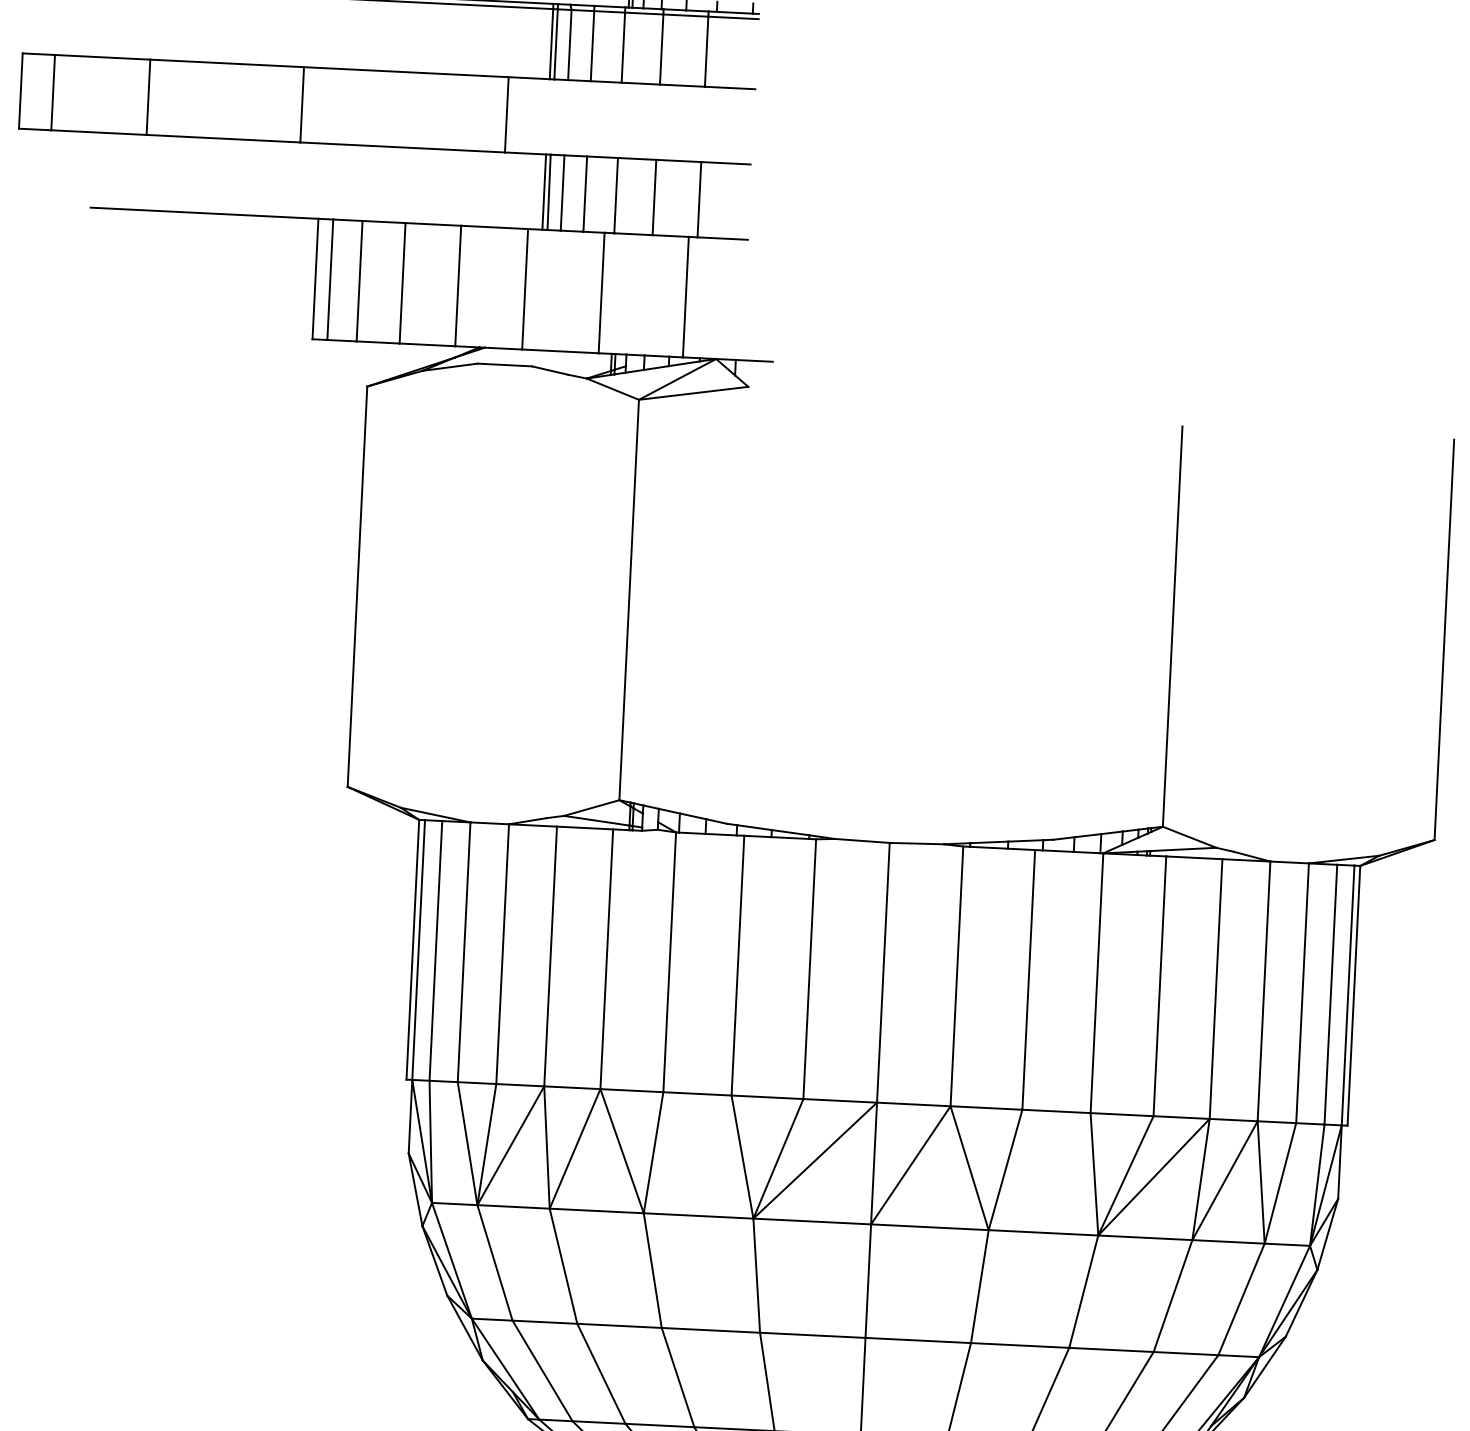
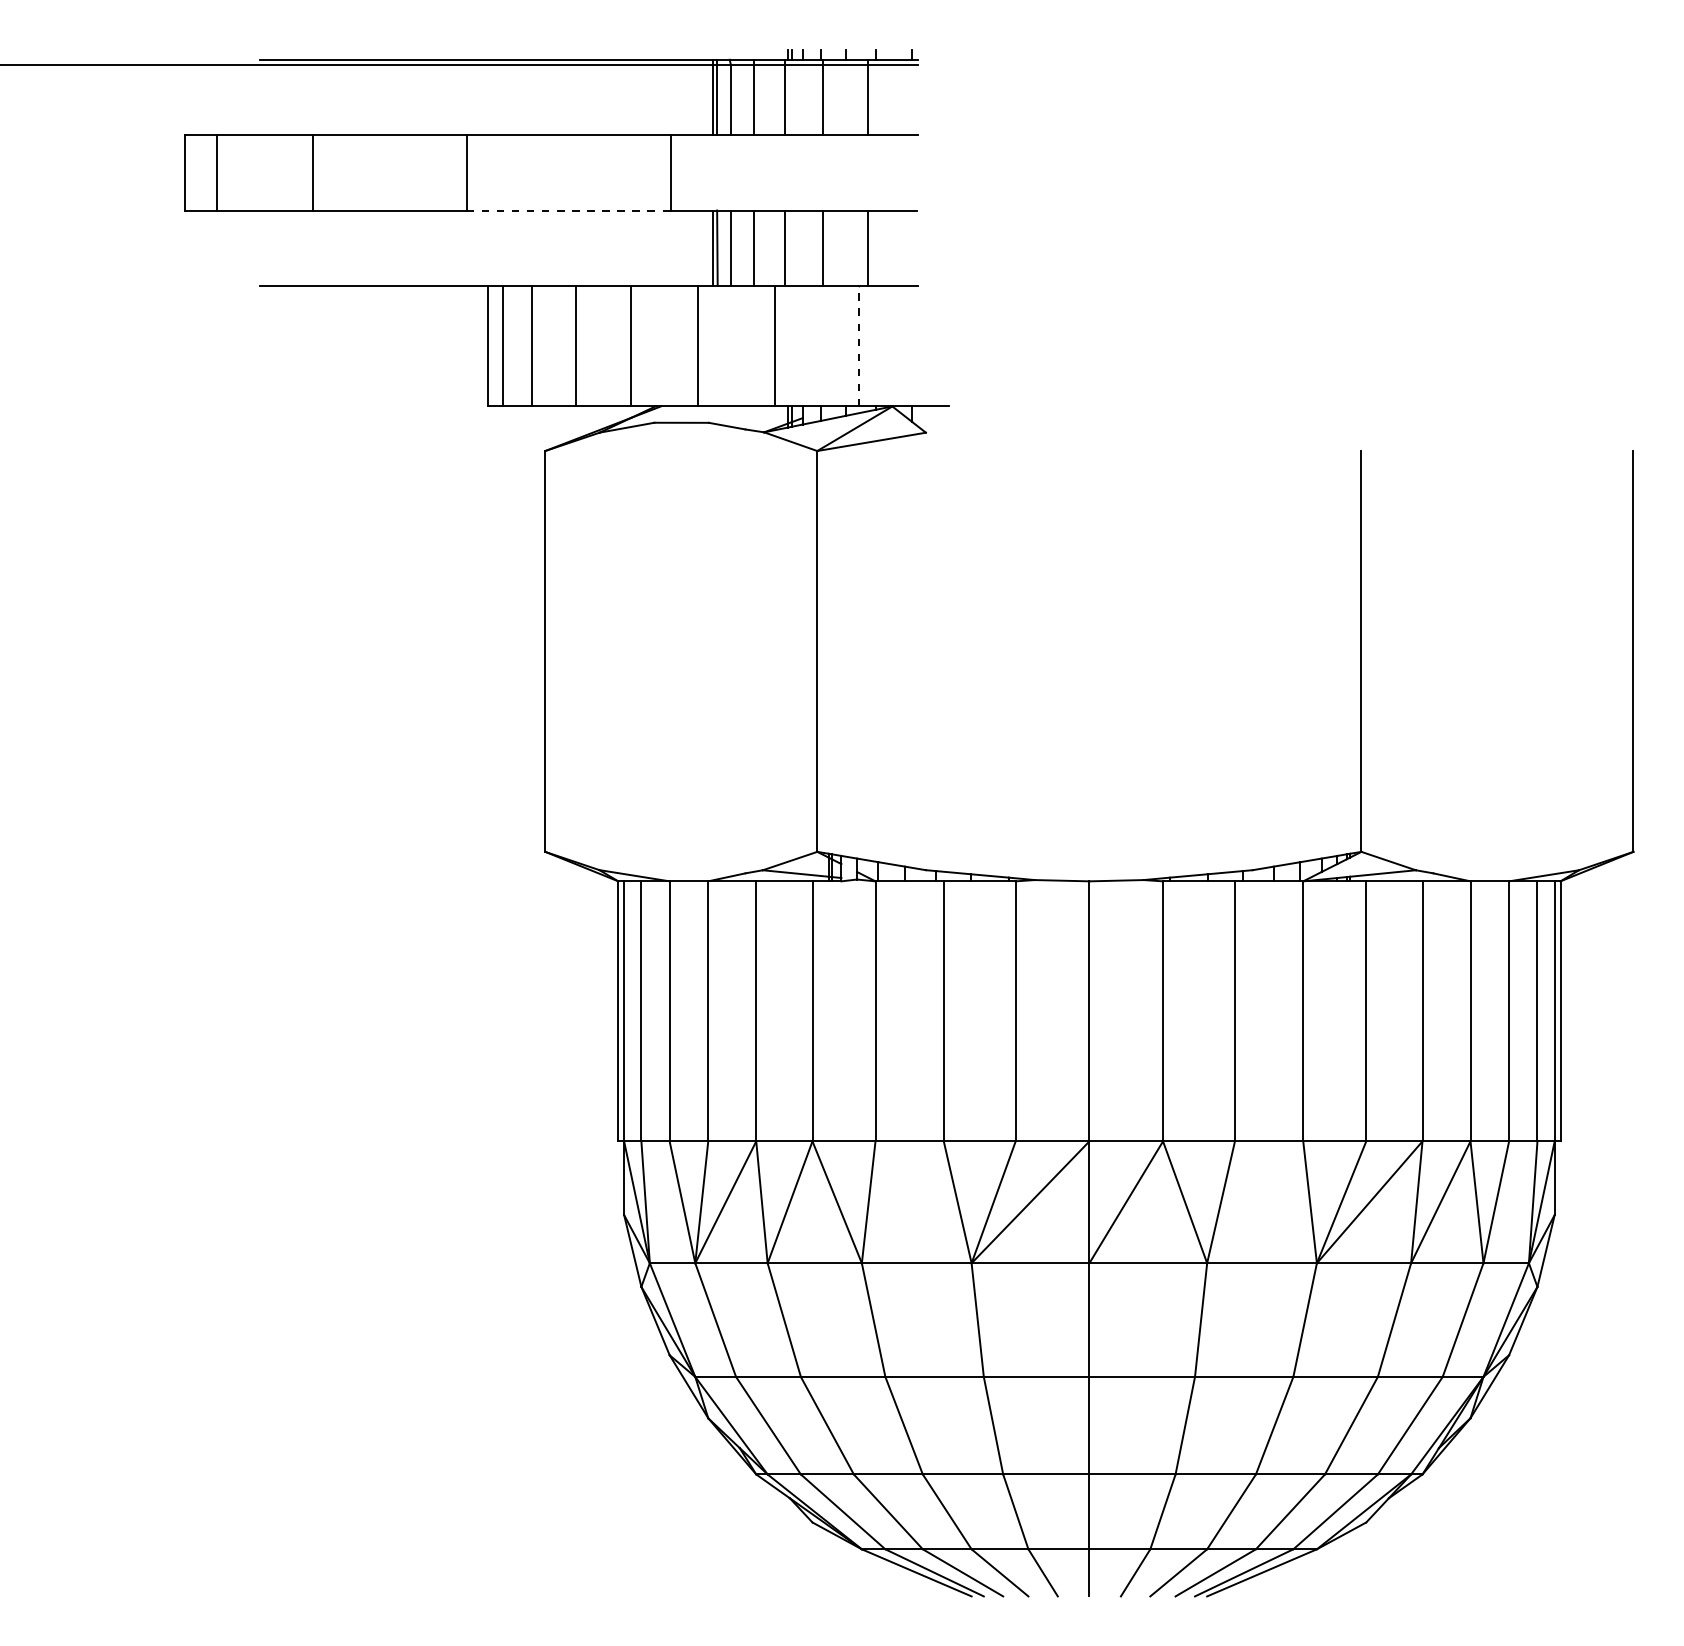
line: (403, 147) -> (569, 210), solid -> dashed
line: (686, 296) -> (859, 345), solid -> dashed

